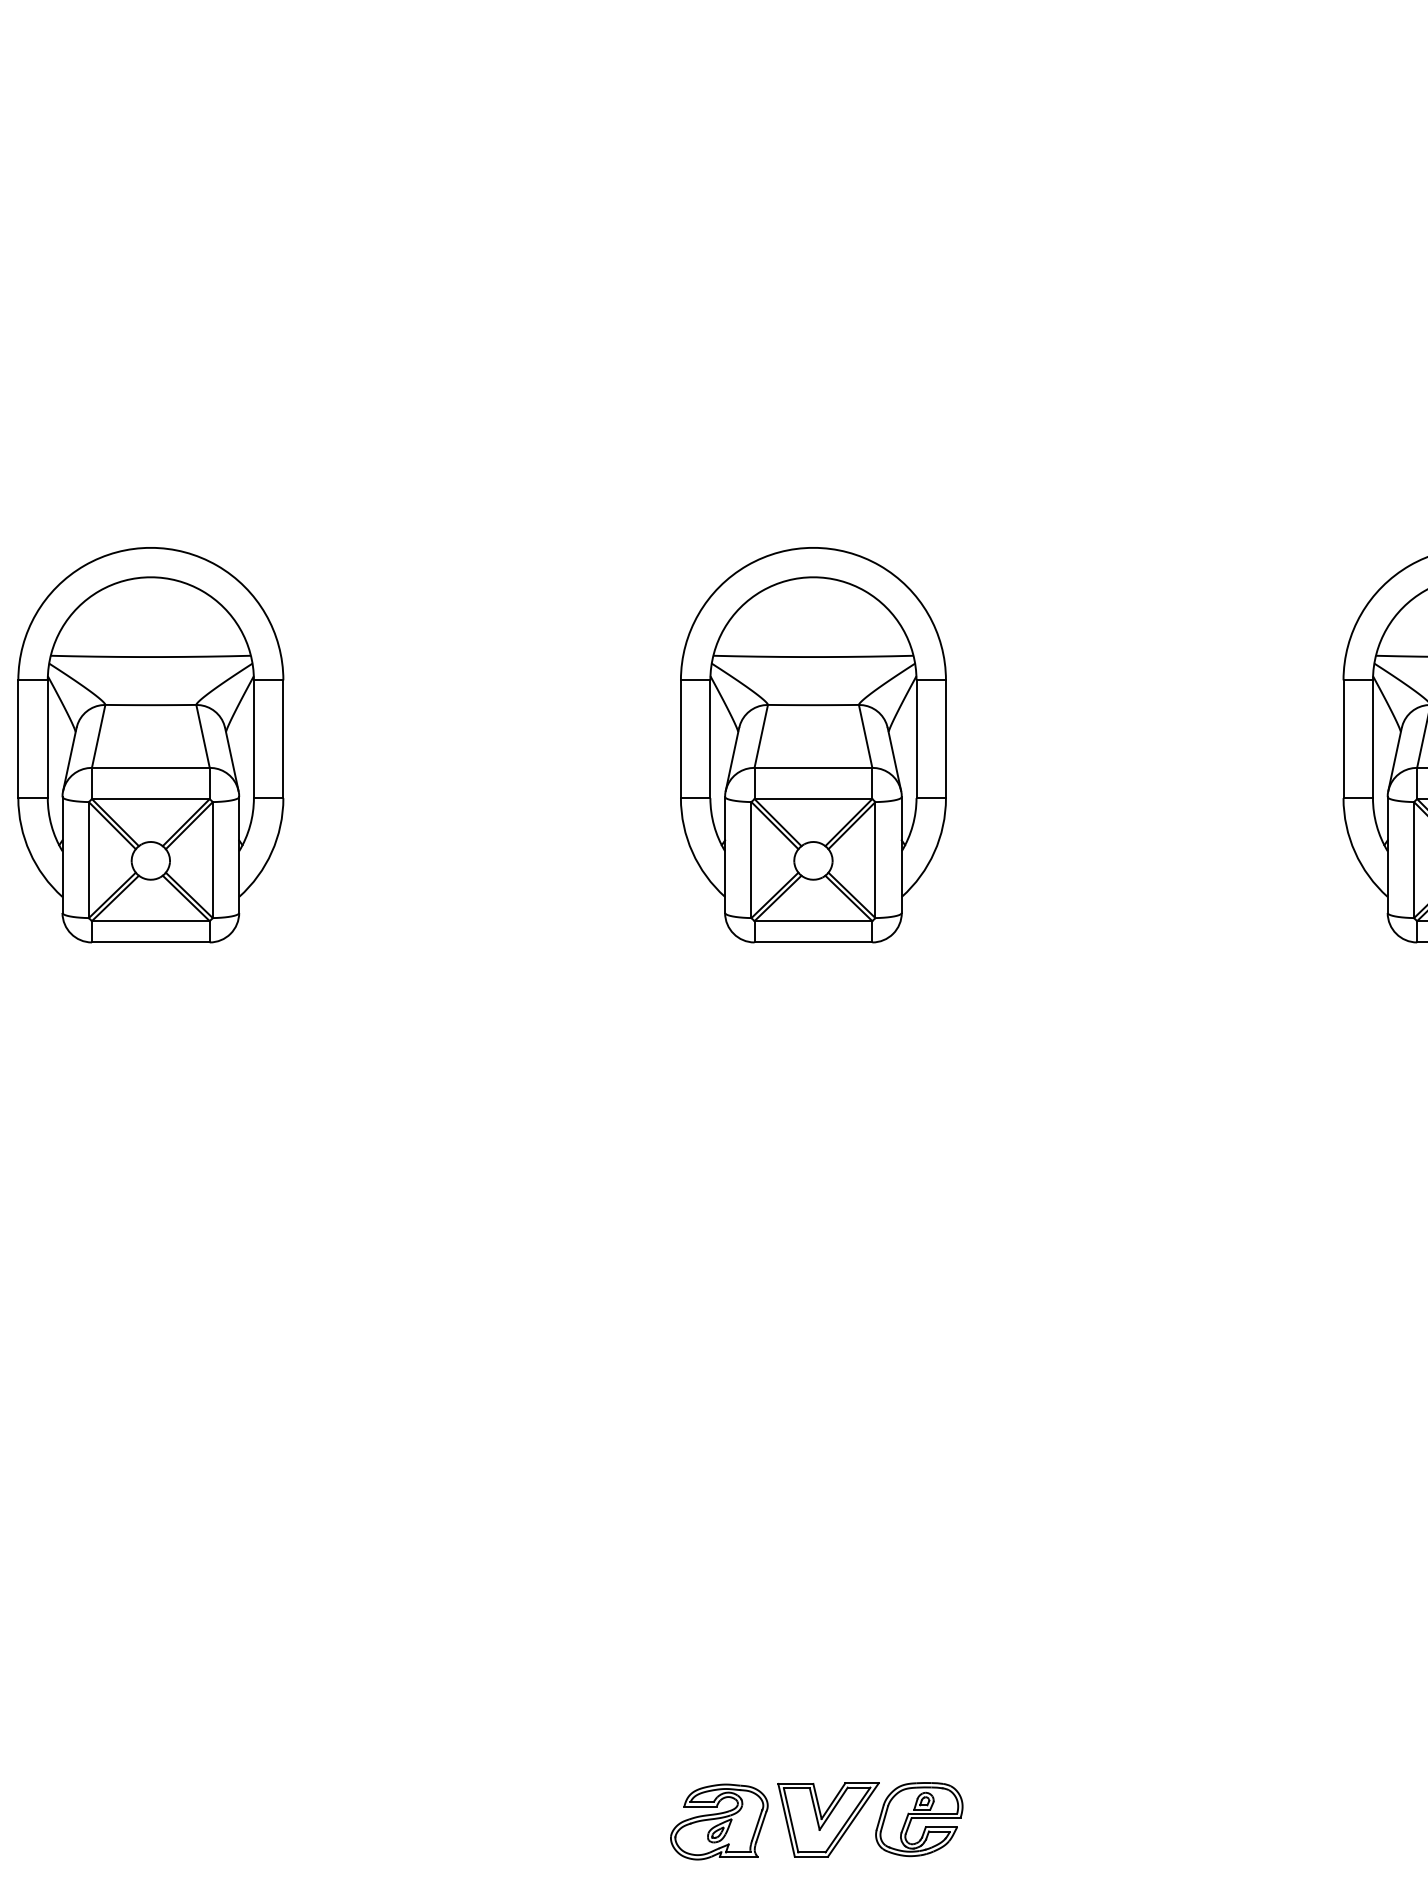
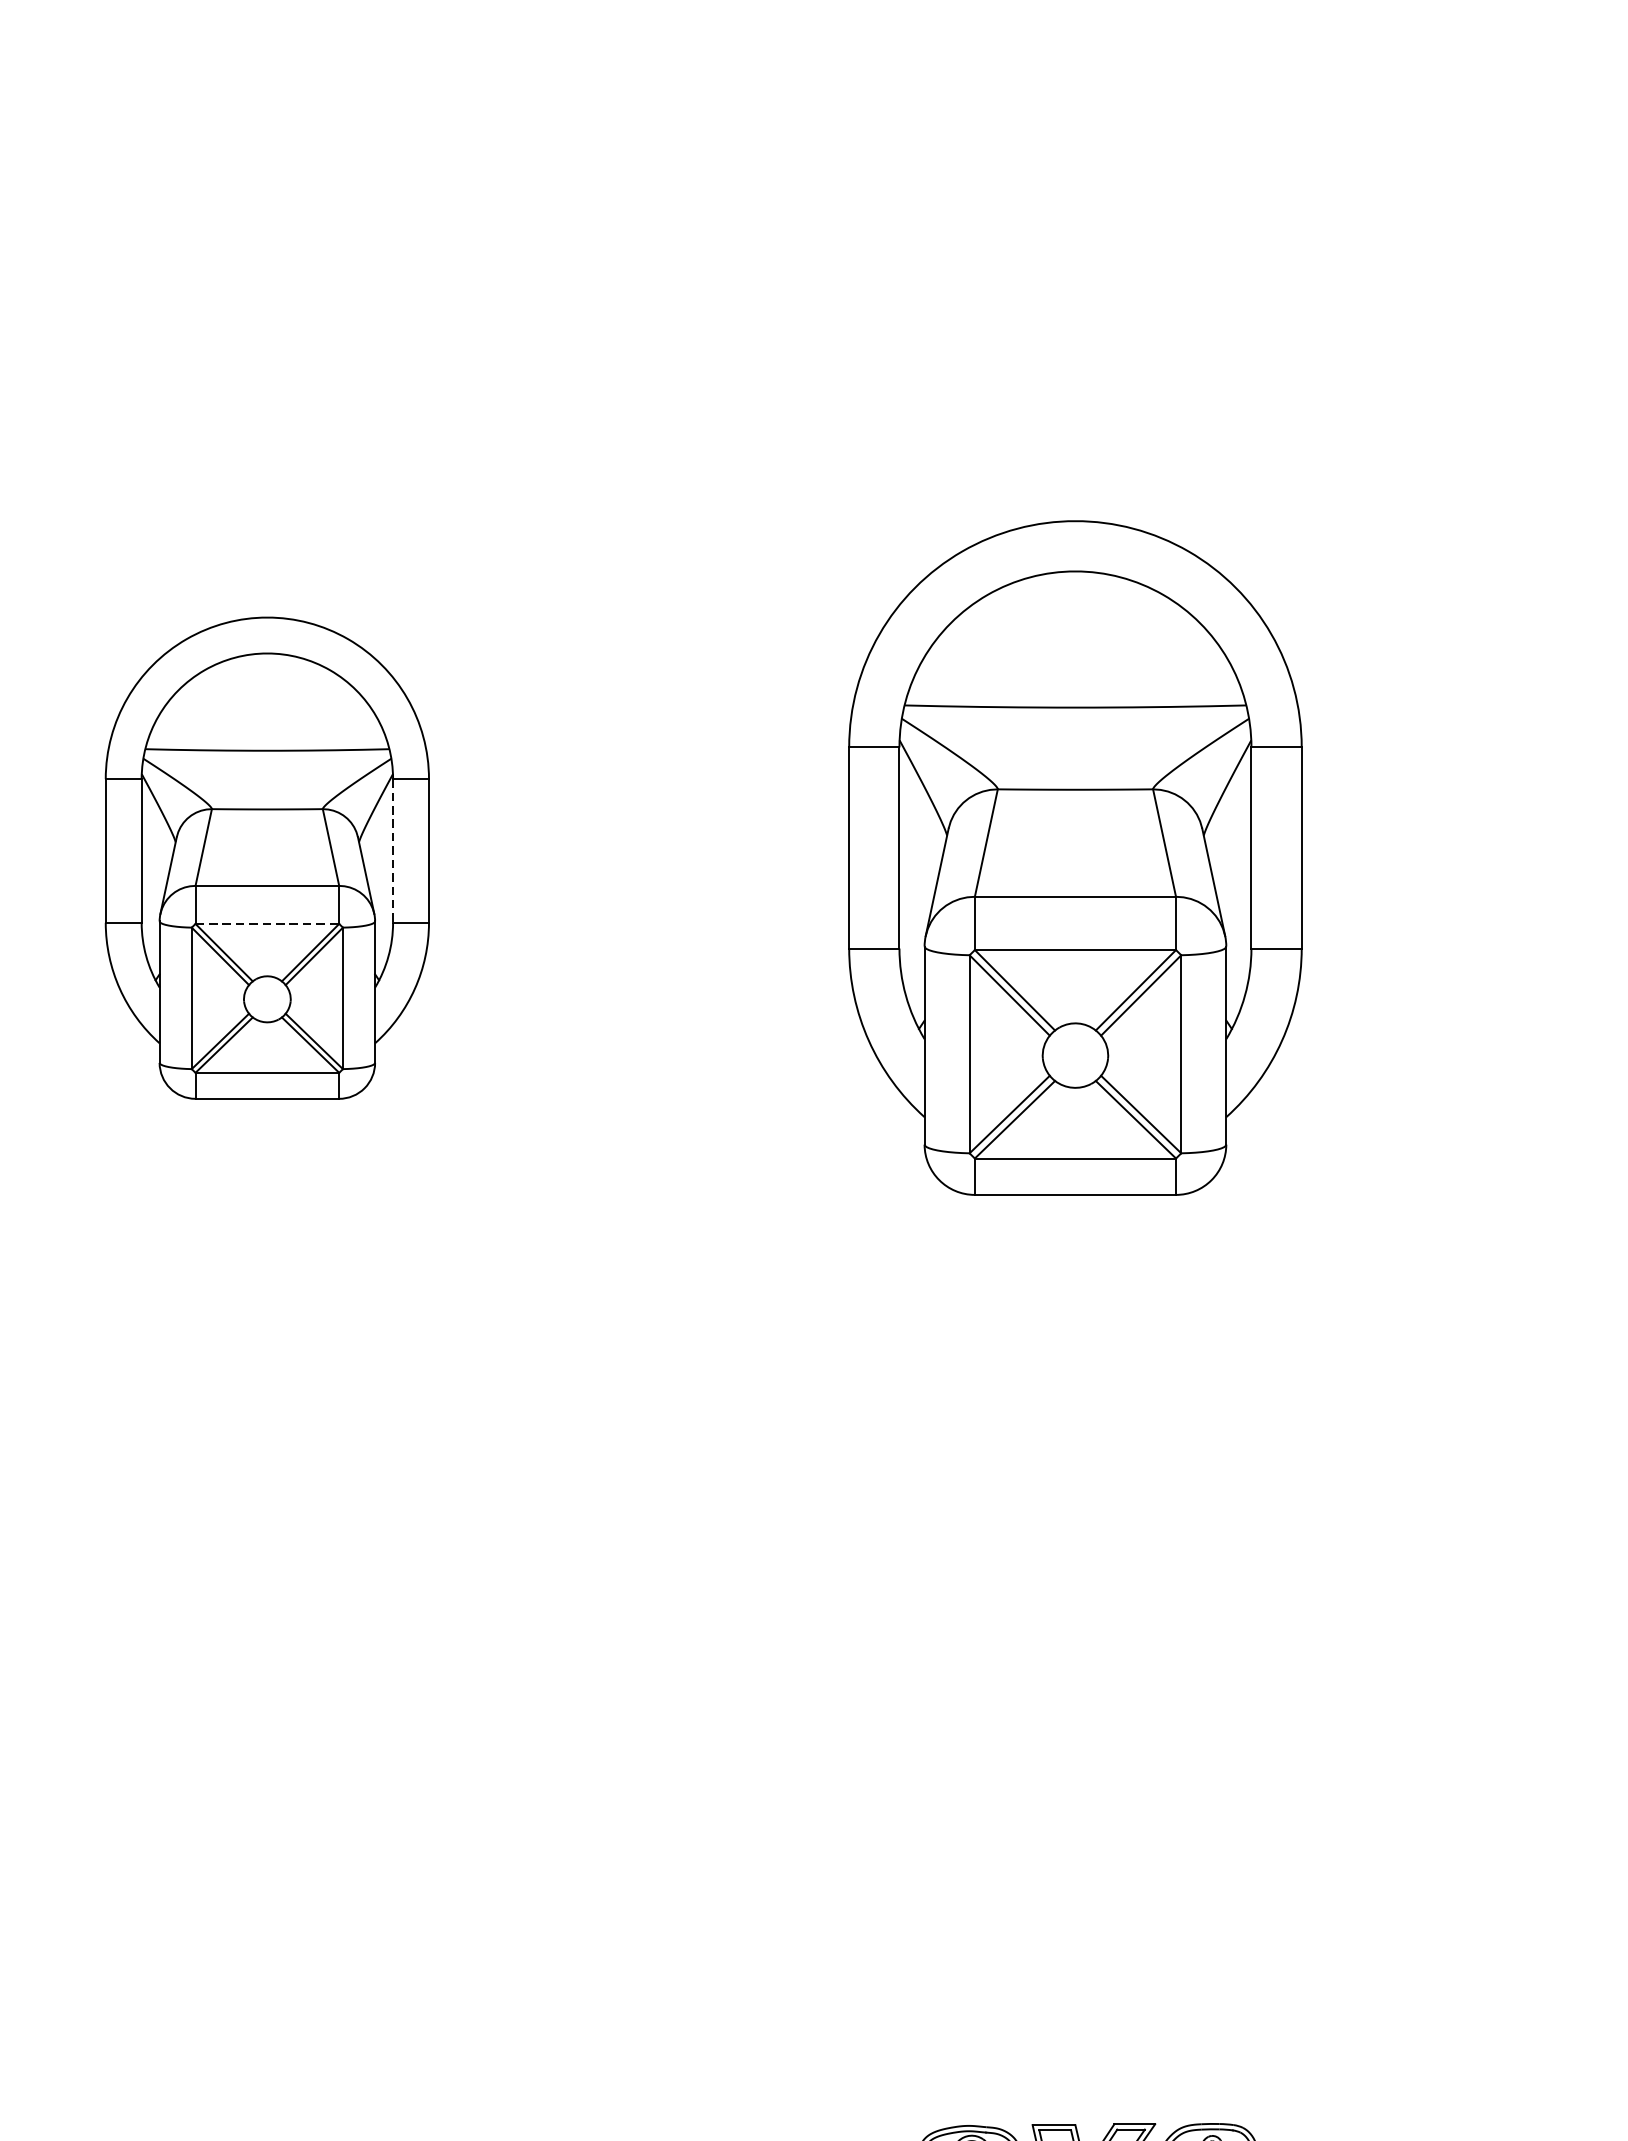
line: (253, 739) -> (392, 851), solid -> dashed
part: (813, 745) -> (1075, 858), size x1.4
line: (150, 799) -> (266, 924), solid -> dashed

